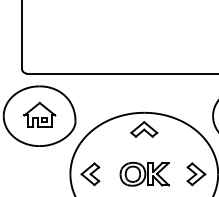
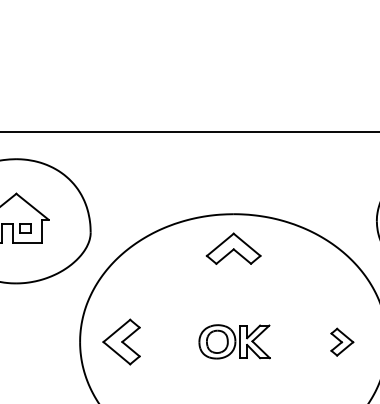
part: (144, 173) -> (234, 340), size x0.7
part: (196, 174) -> (342, 342), size x0.6

